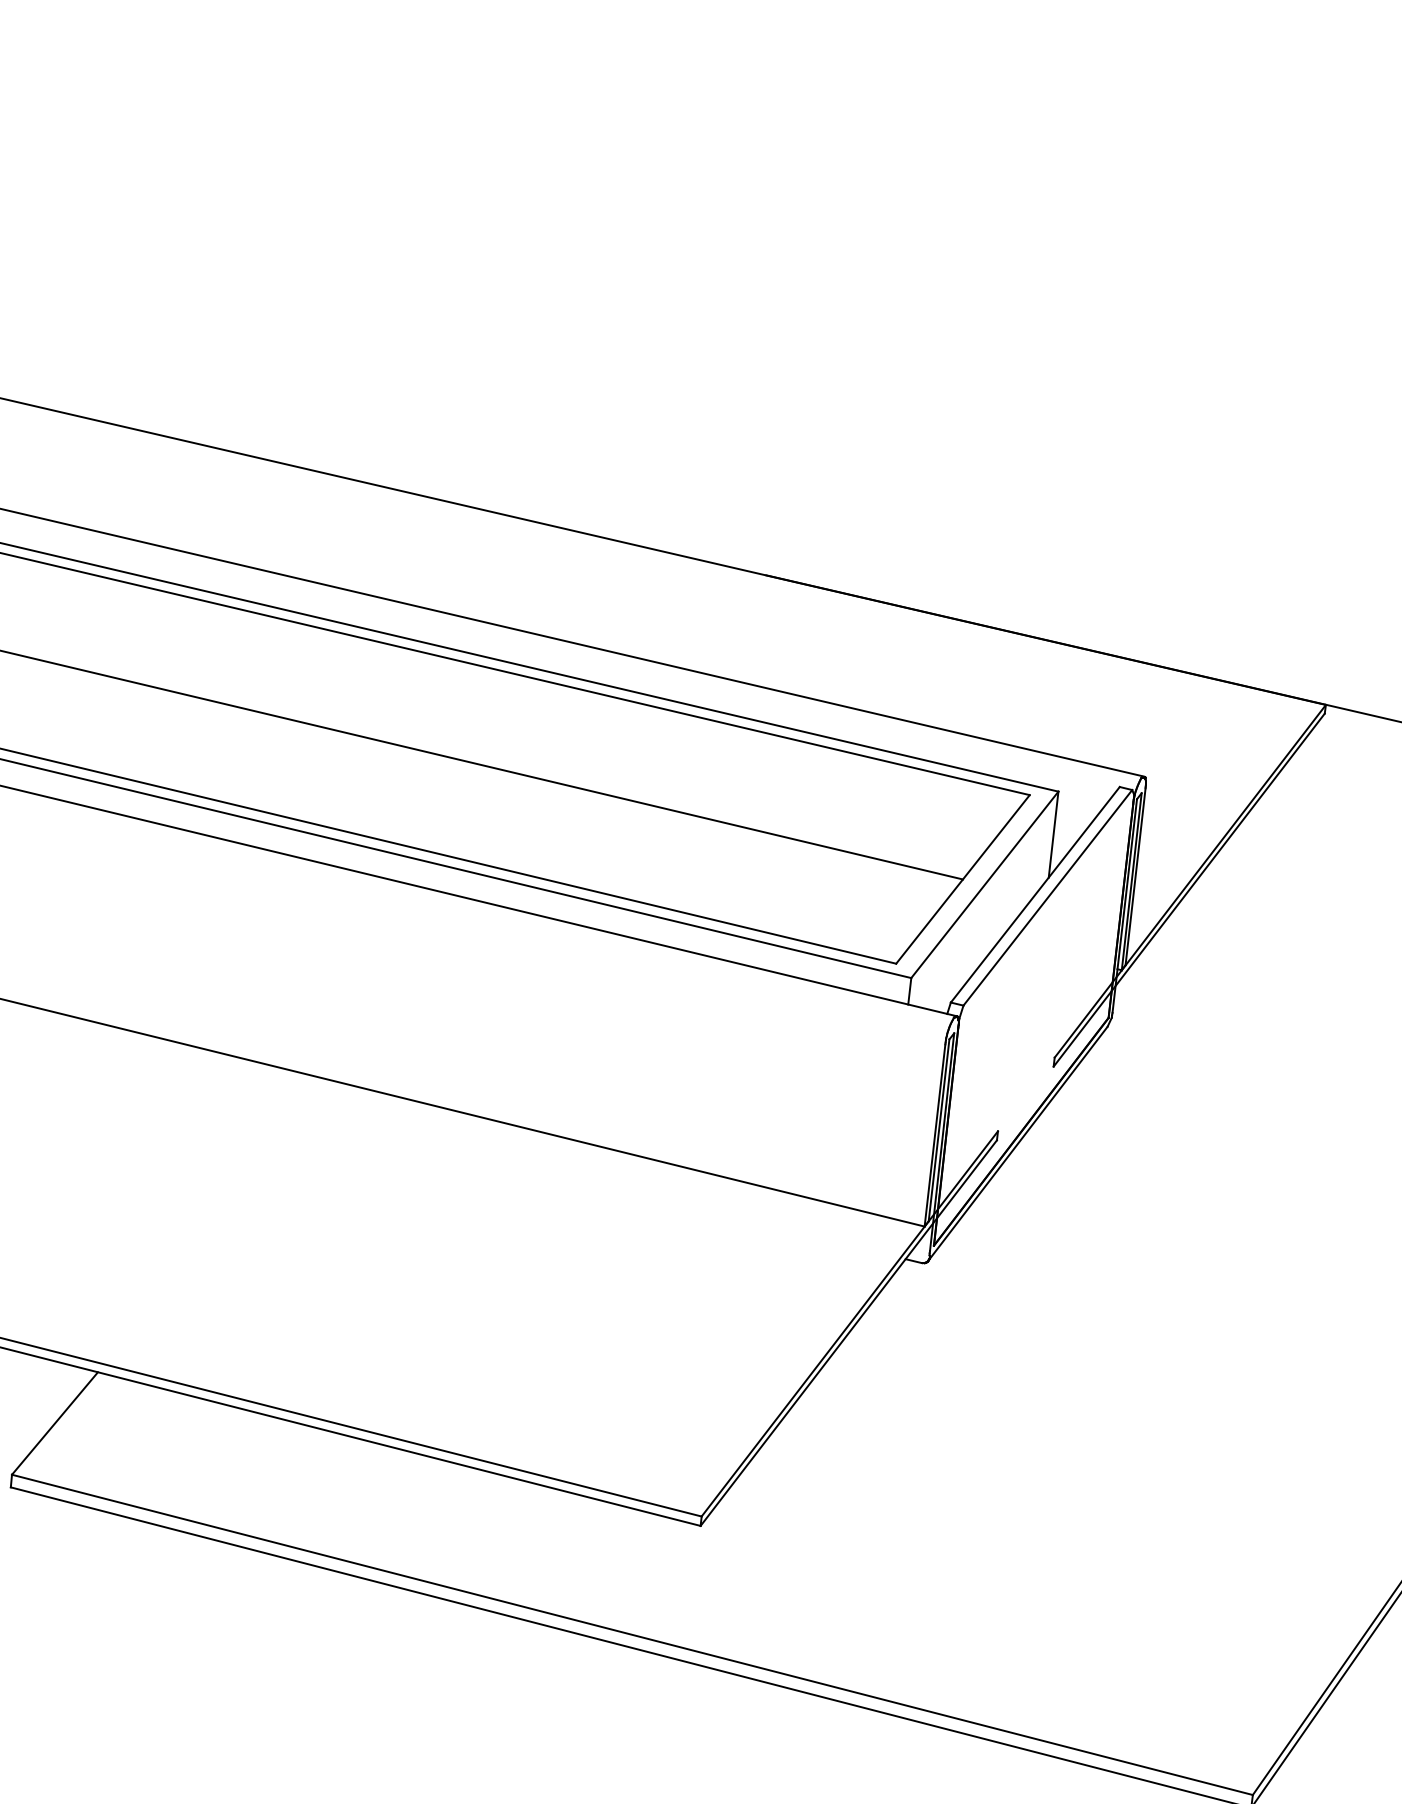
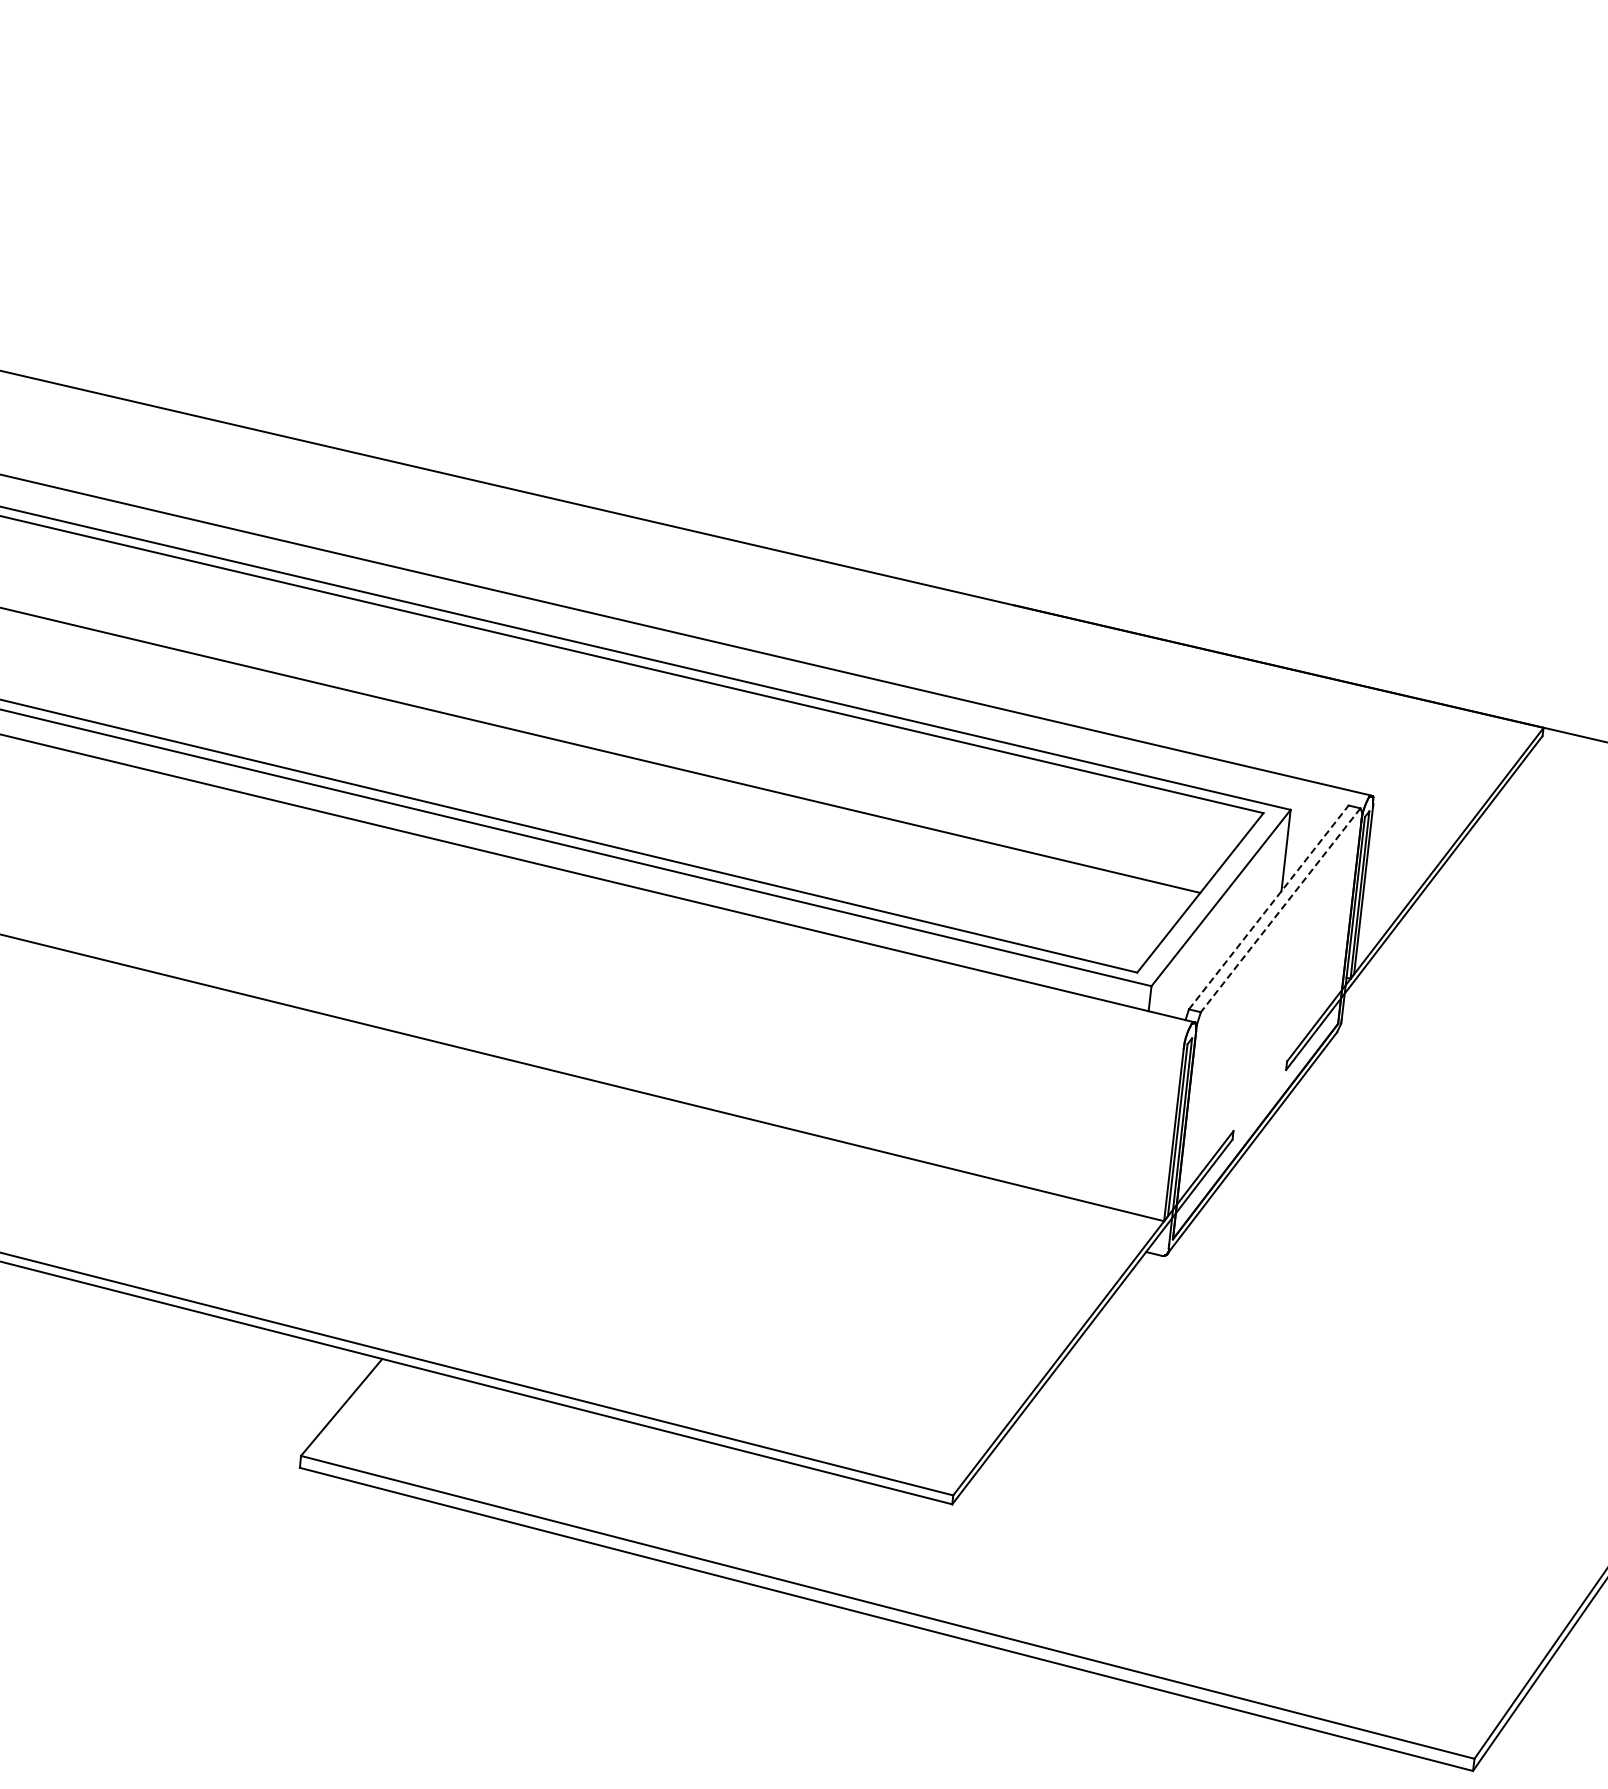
line: (1036, 894) -> (1269, 907), solid -> dashed
line: (1047, 898) -> (1280, 910), solid -> dashed

